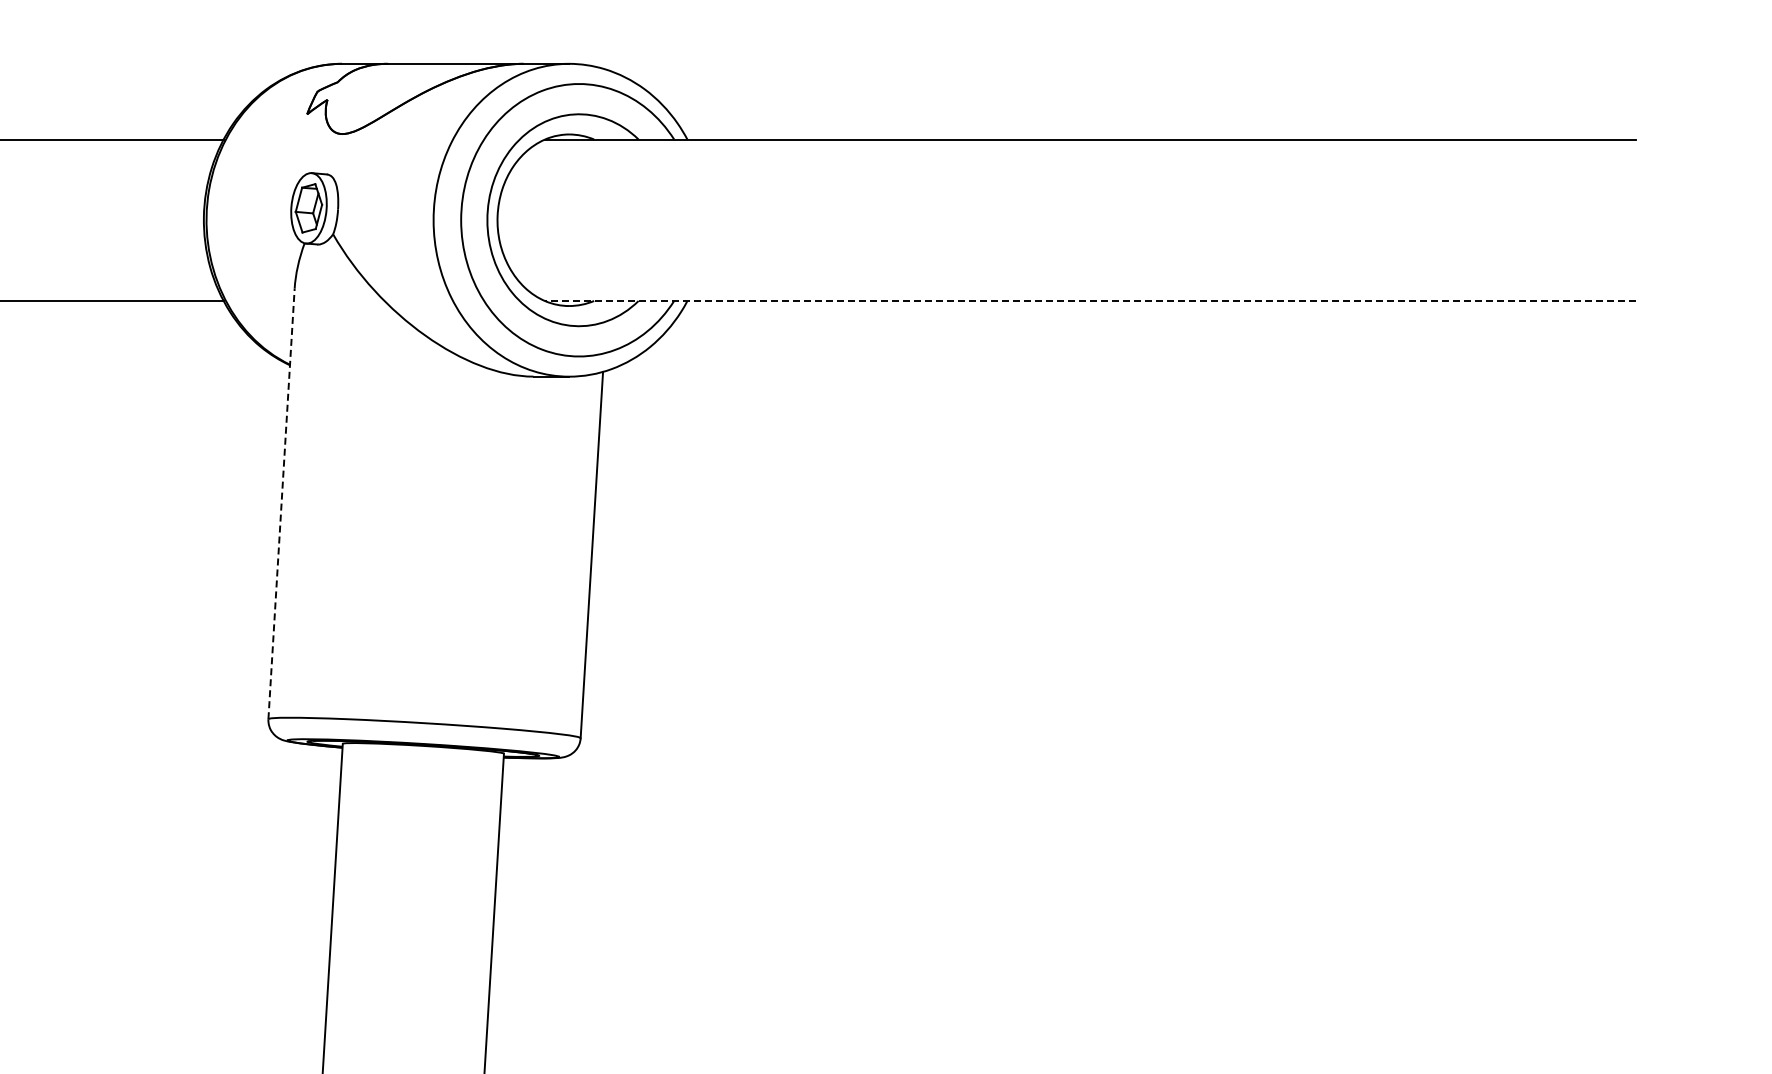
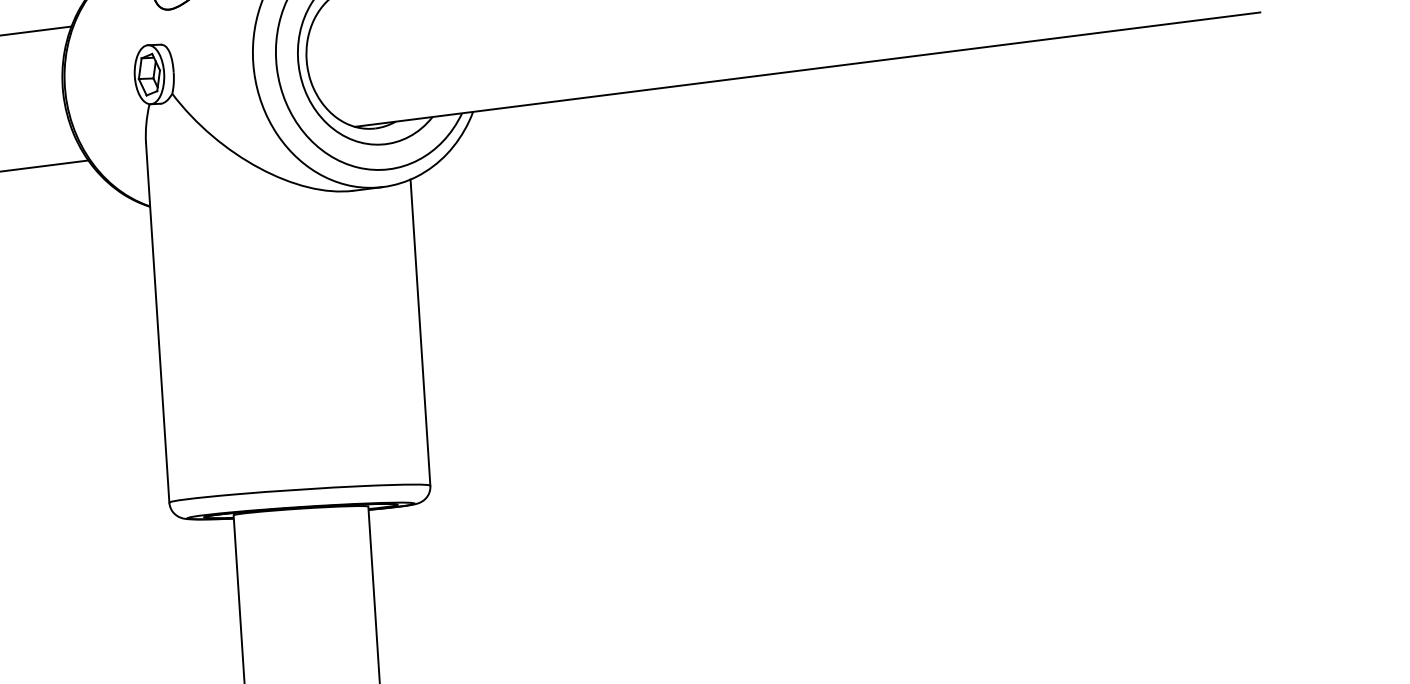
line: (1090, 301) -> (807, 70), dashed -> solid
line: (281, 503) -> (157, 322), dashed -> solid

